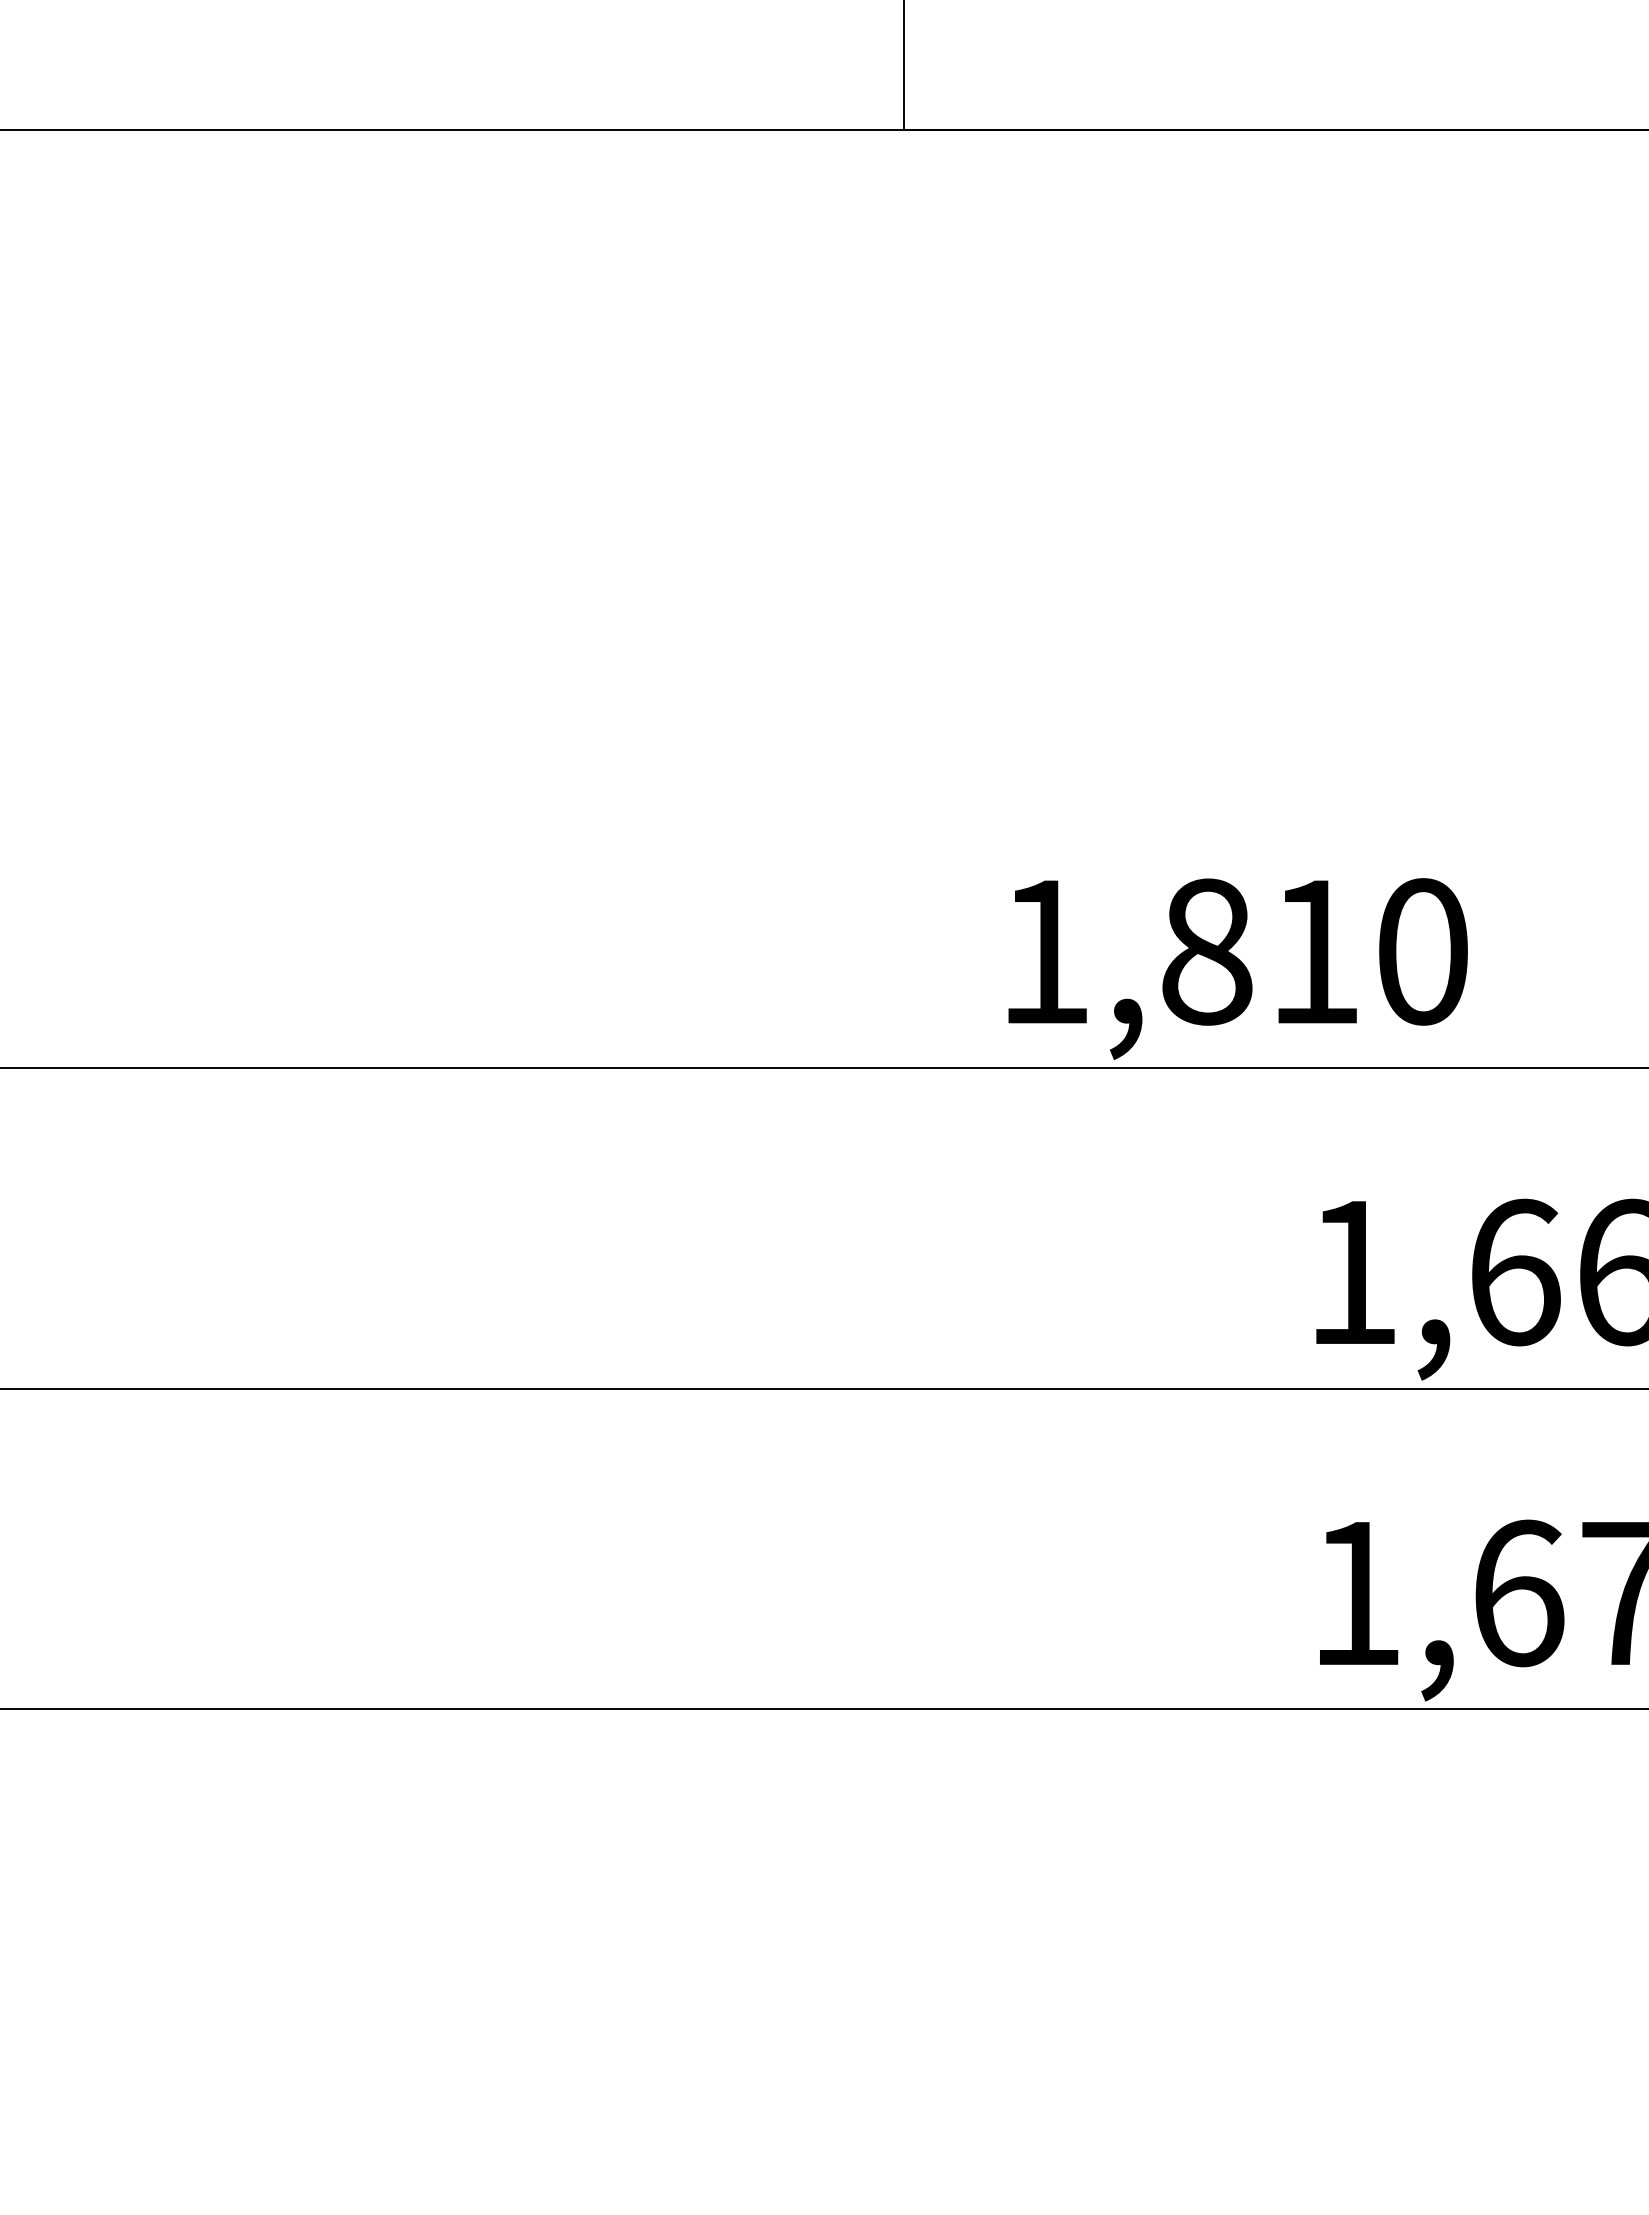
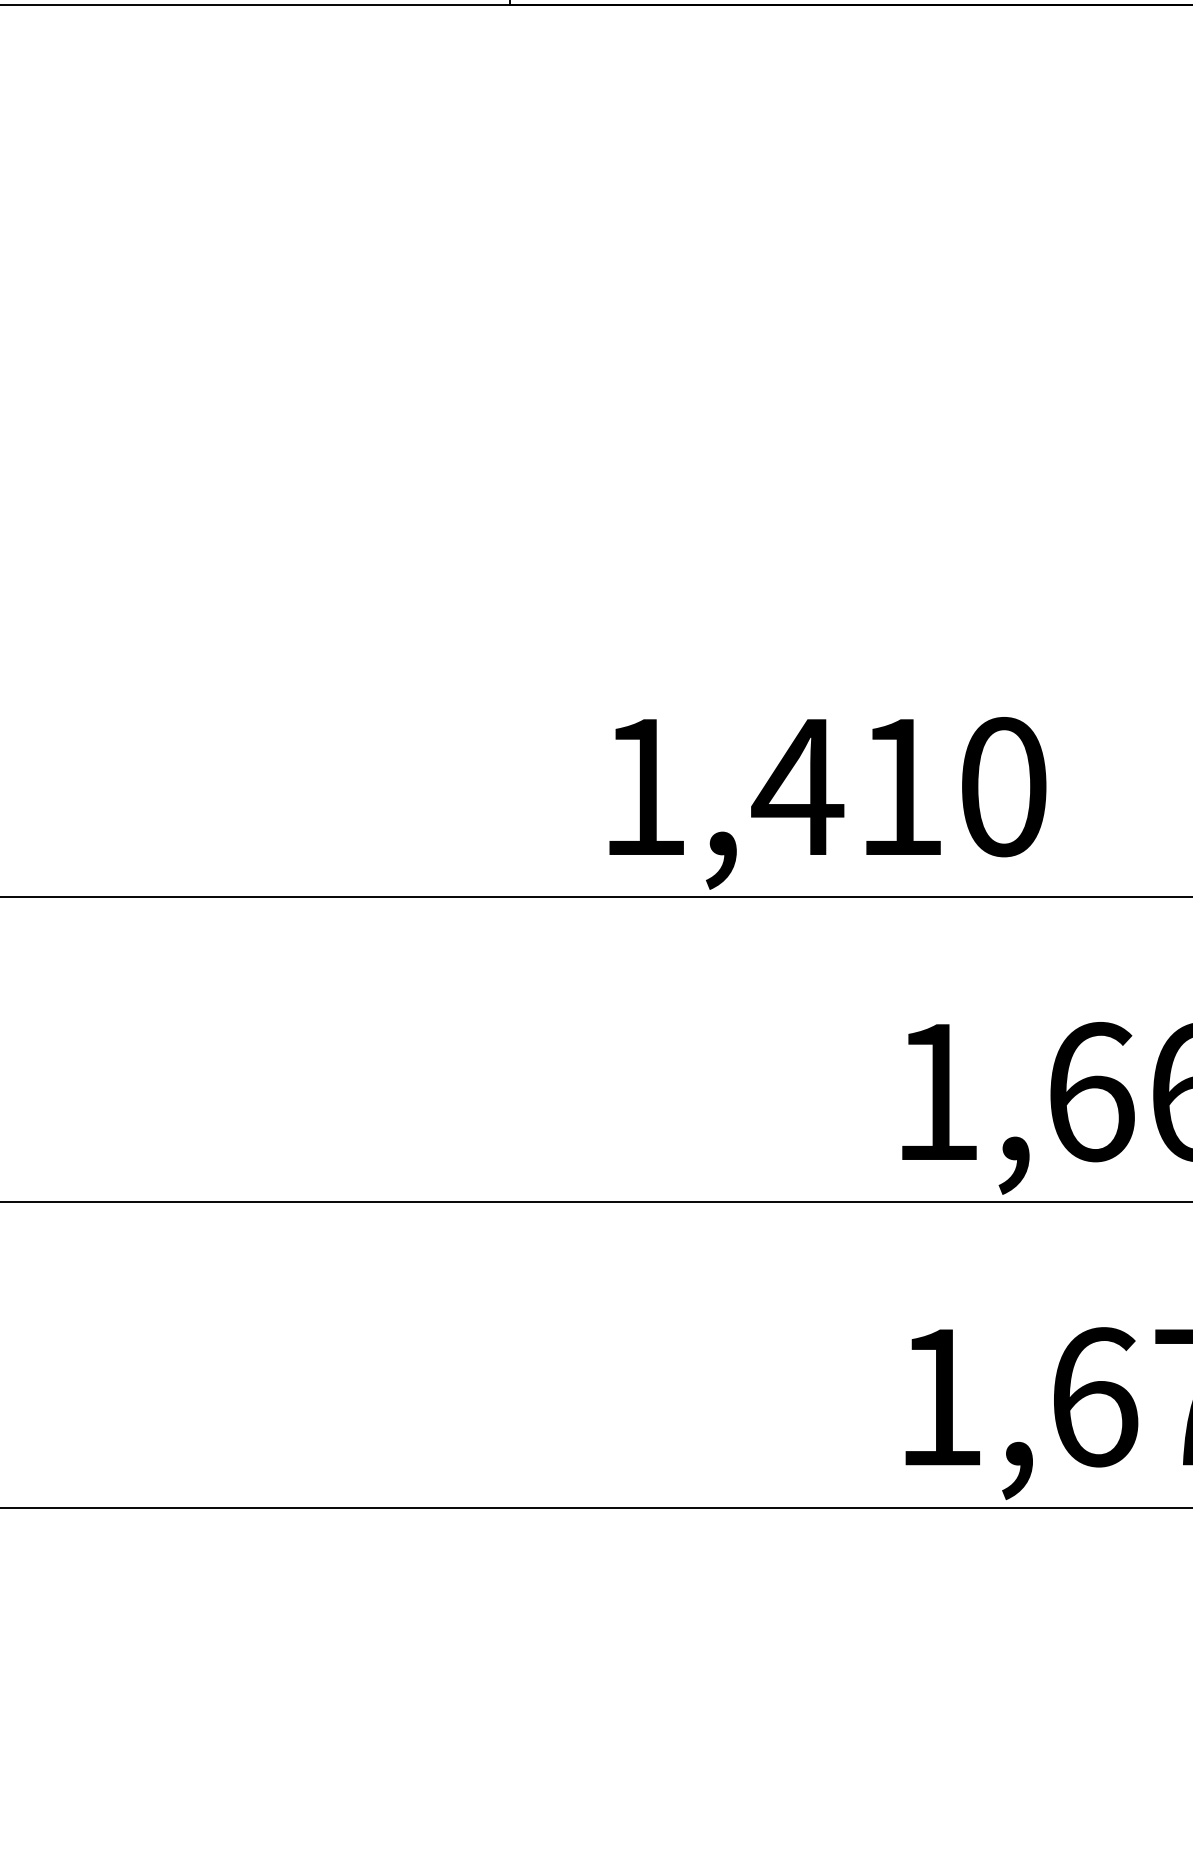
text: (1206, 951) -> (797, 786), 1,810 -> 1,410

